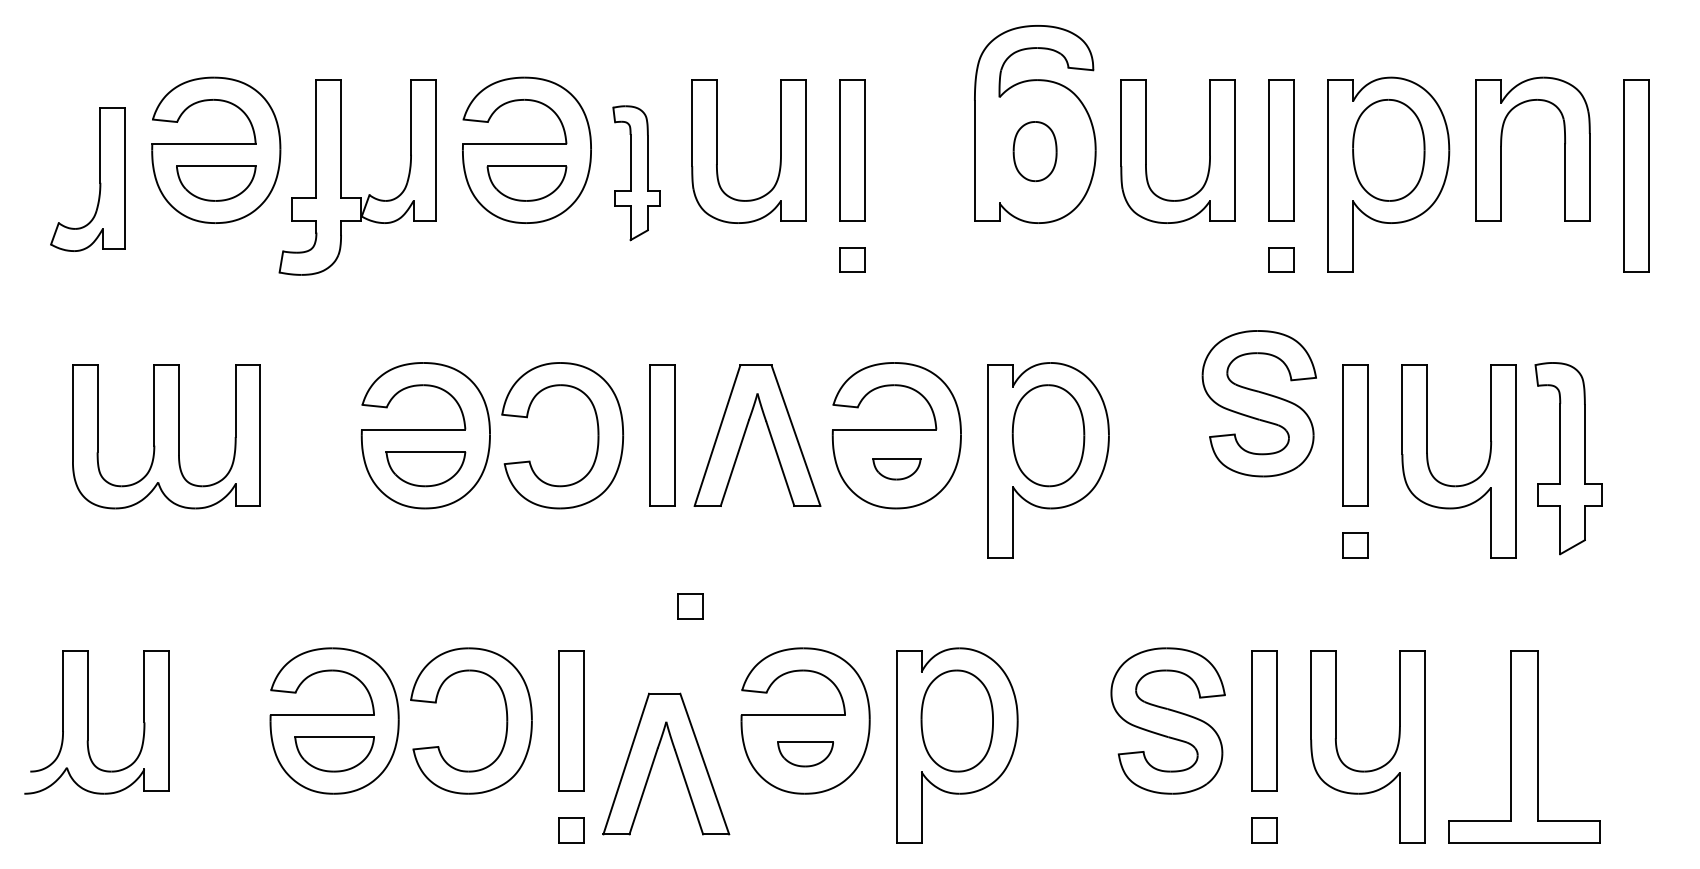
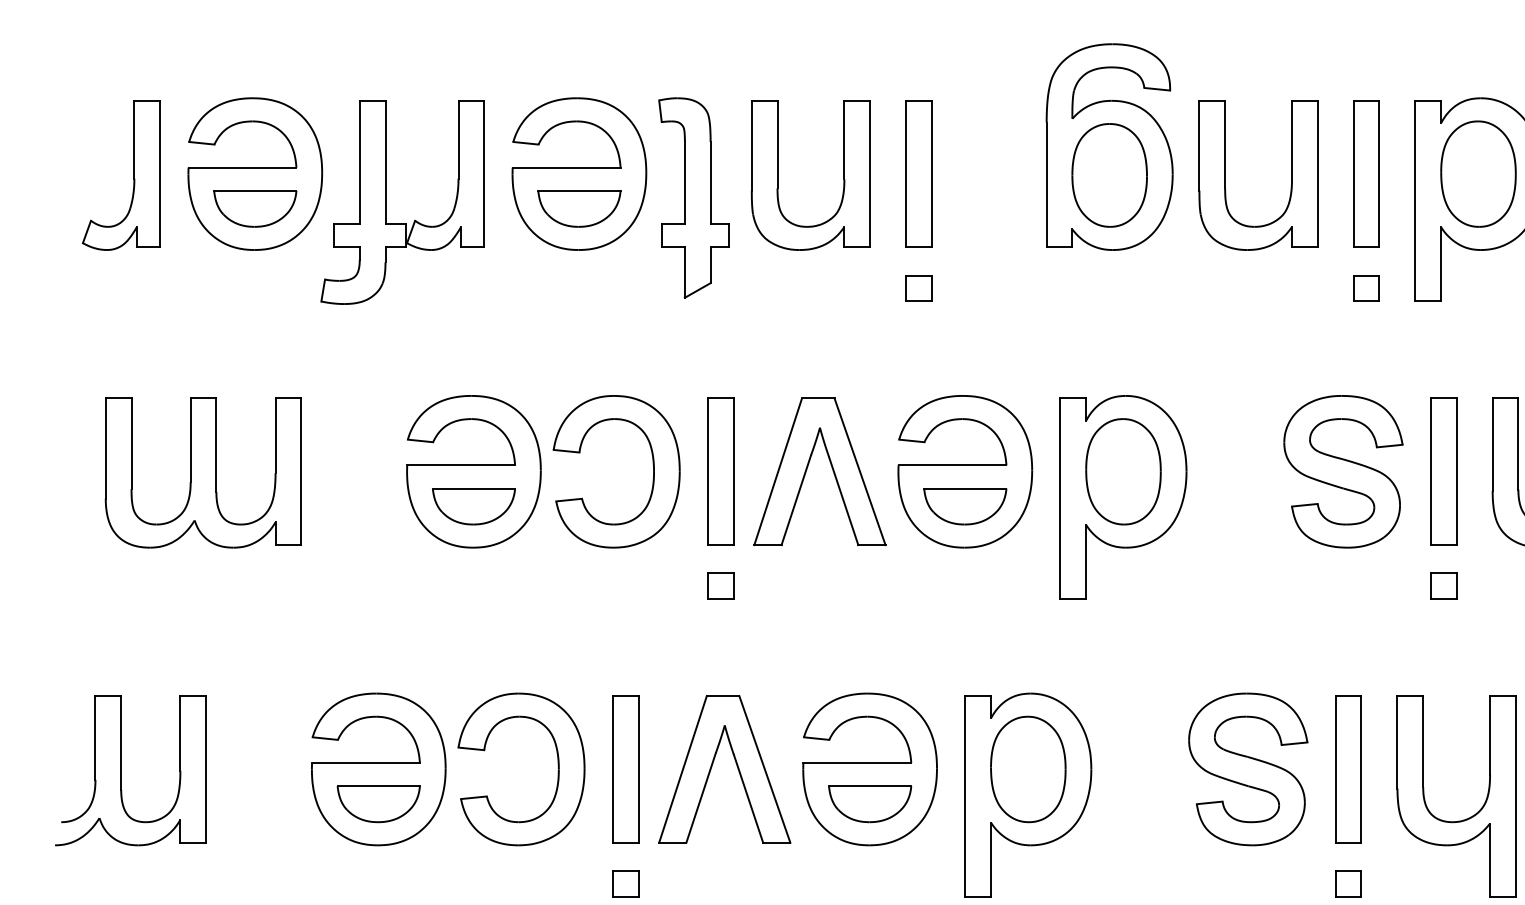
part: (1034, 151) -> (1108, 175), size x1.67
part: (636, 172) -> (693, 197), size x1.43
part: (99, 179) -> (133, 175), moved
part: (1258, 403) -> (1342, 471), moved
part: (896, 469) -> (964, 507), size x1.67
part: (690, 606) -> (720, 586), moved
part: (805, 754) -> (869, 804), size x1.43
part: (676, 758) -> (735, 763), moved

